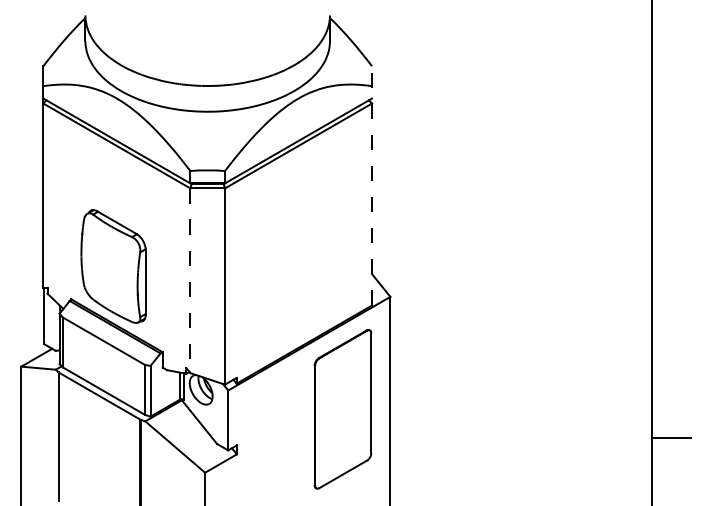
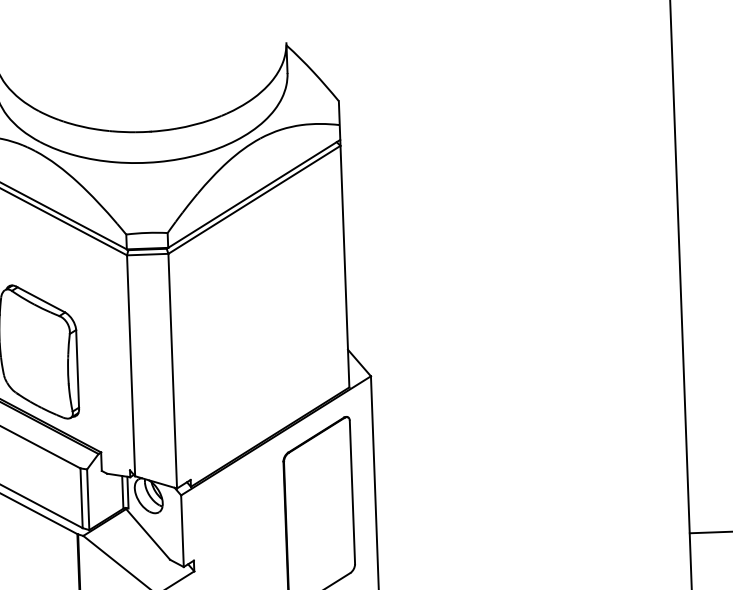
line: (372, 185) -> (344, 243), dashed -> solid
line: (190, 281) -> (131, 366), dashed -> solid

